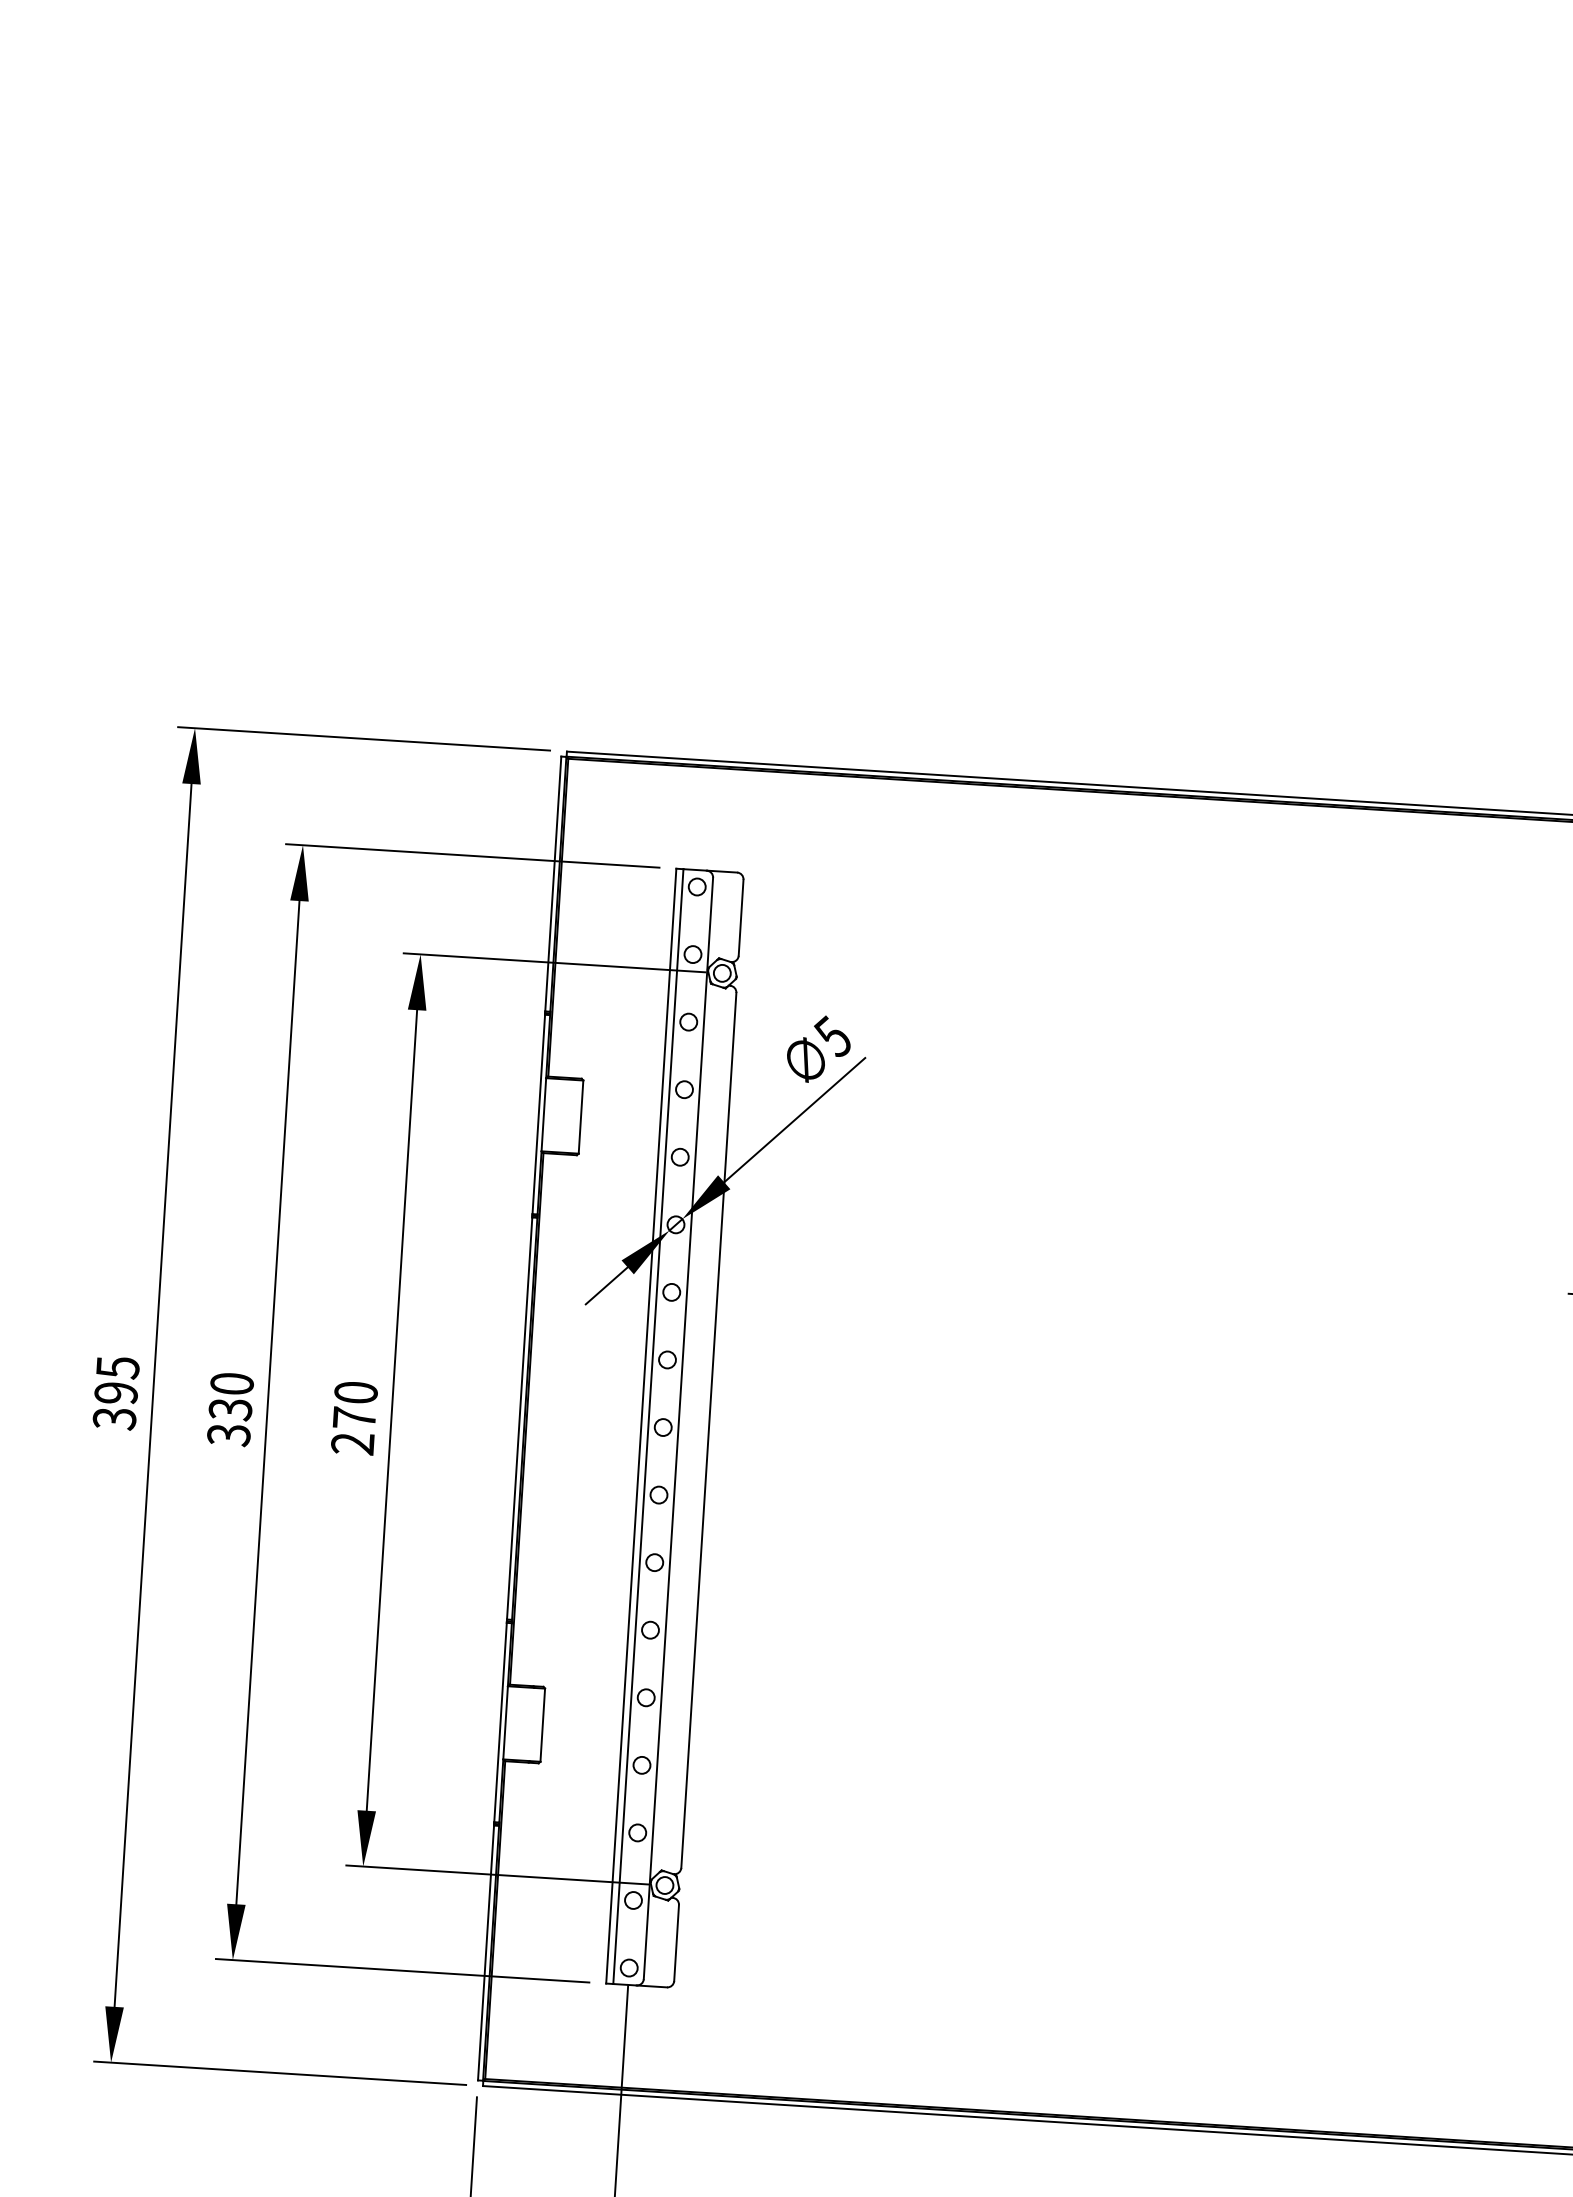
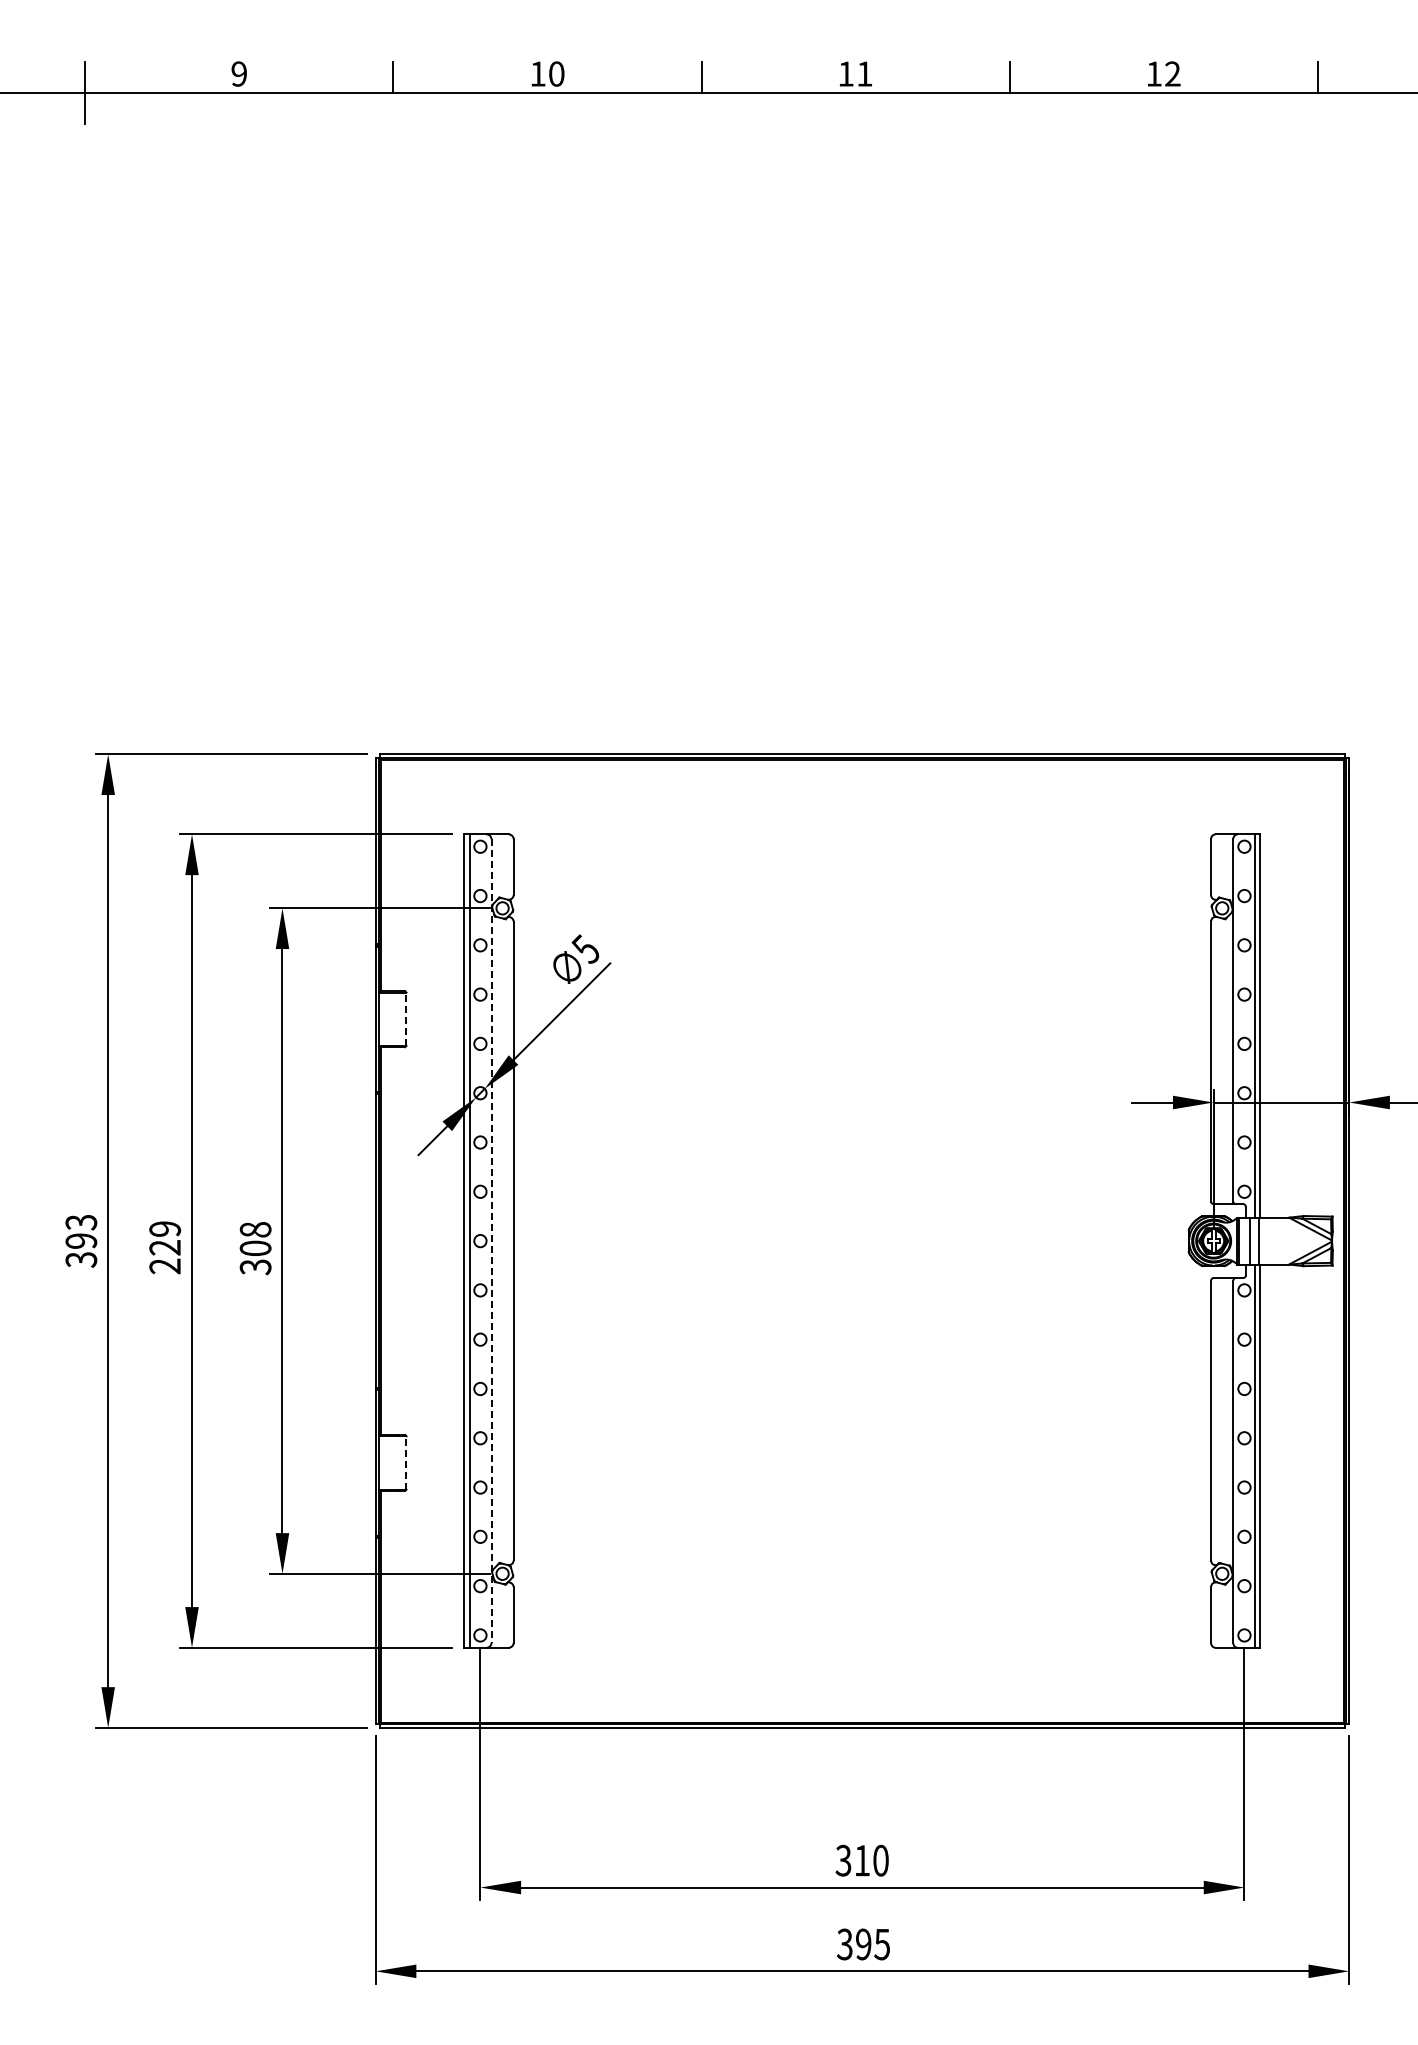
line: (581, 1117) -> (406, 1019), solid -> dashed
text: (116, 1367) -> (80, 1222), 395 -> 393
text: (231, 1409) -> (165, 1247), 330 -> 229
text: (354, 1418) -> (255, 1248), 270 -> 308
line: (678, 1429) -> (491, 1241), solid -> dashed
line: (542, 1724) -> (406, 1462), solid -> dashed

